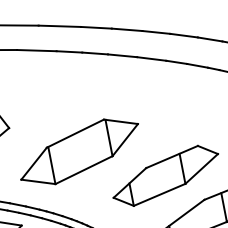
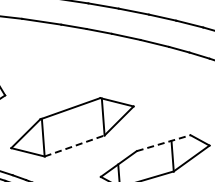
line: (172, 156) -> (164, 142), solid -> dashed
line: (83, 170) -> (74, 146), solid -> dashed

